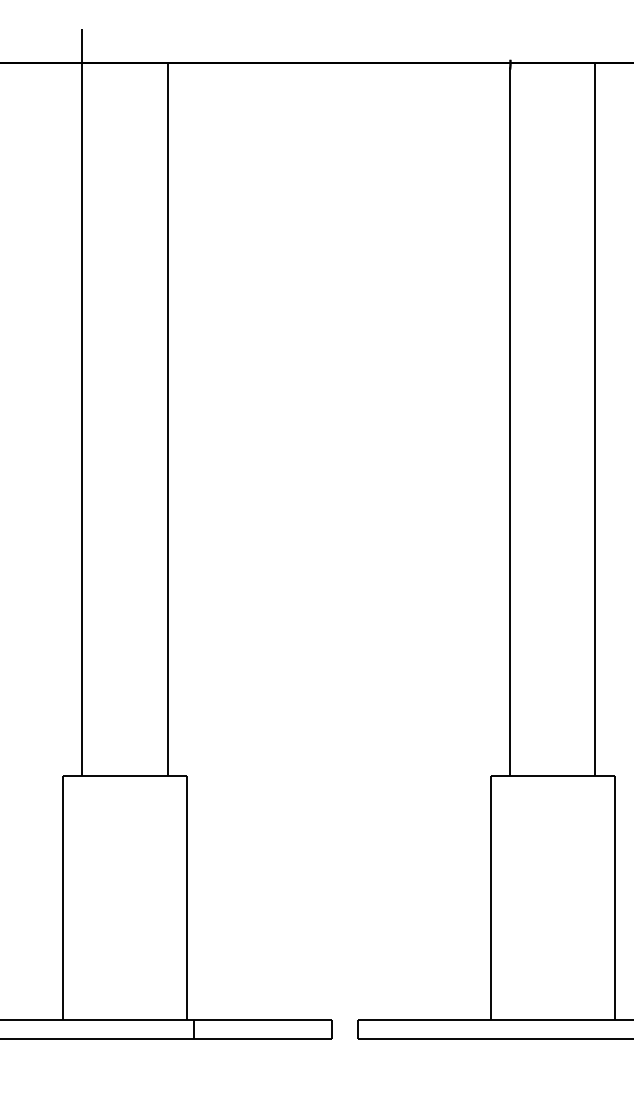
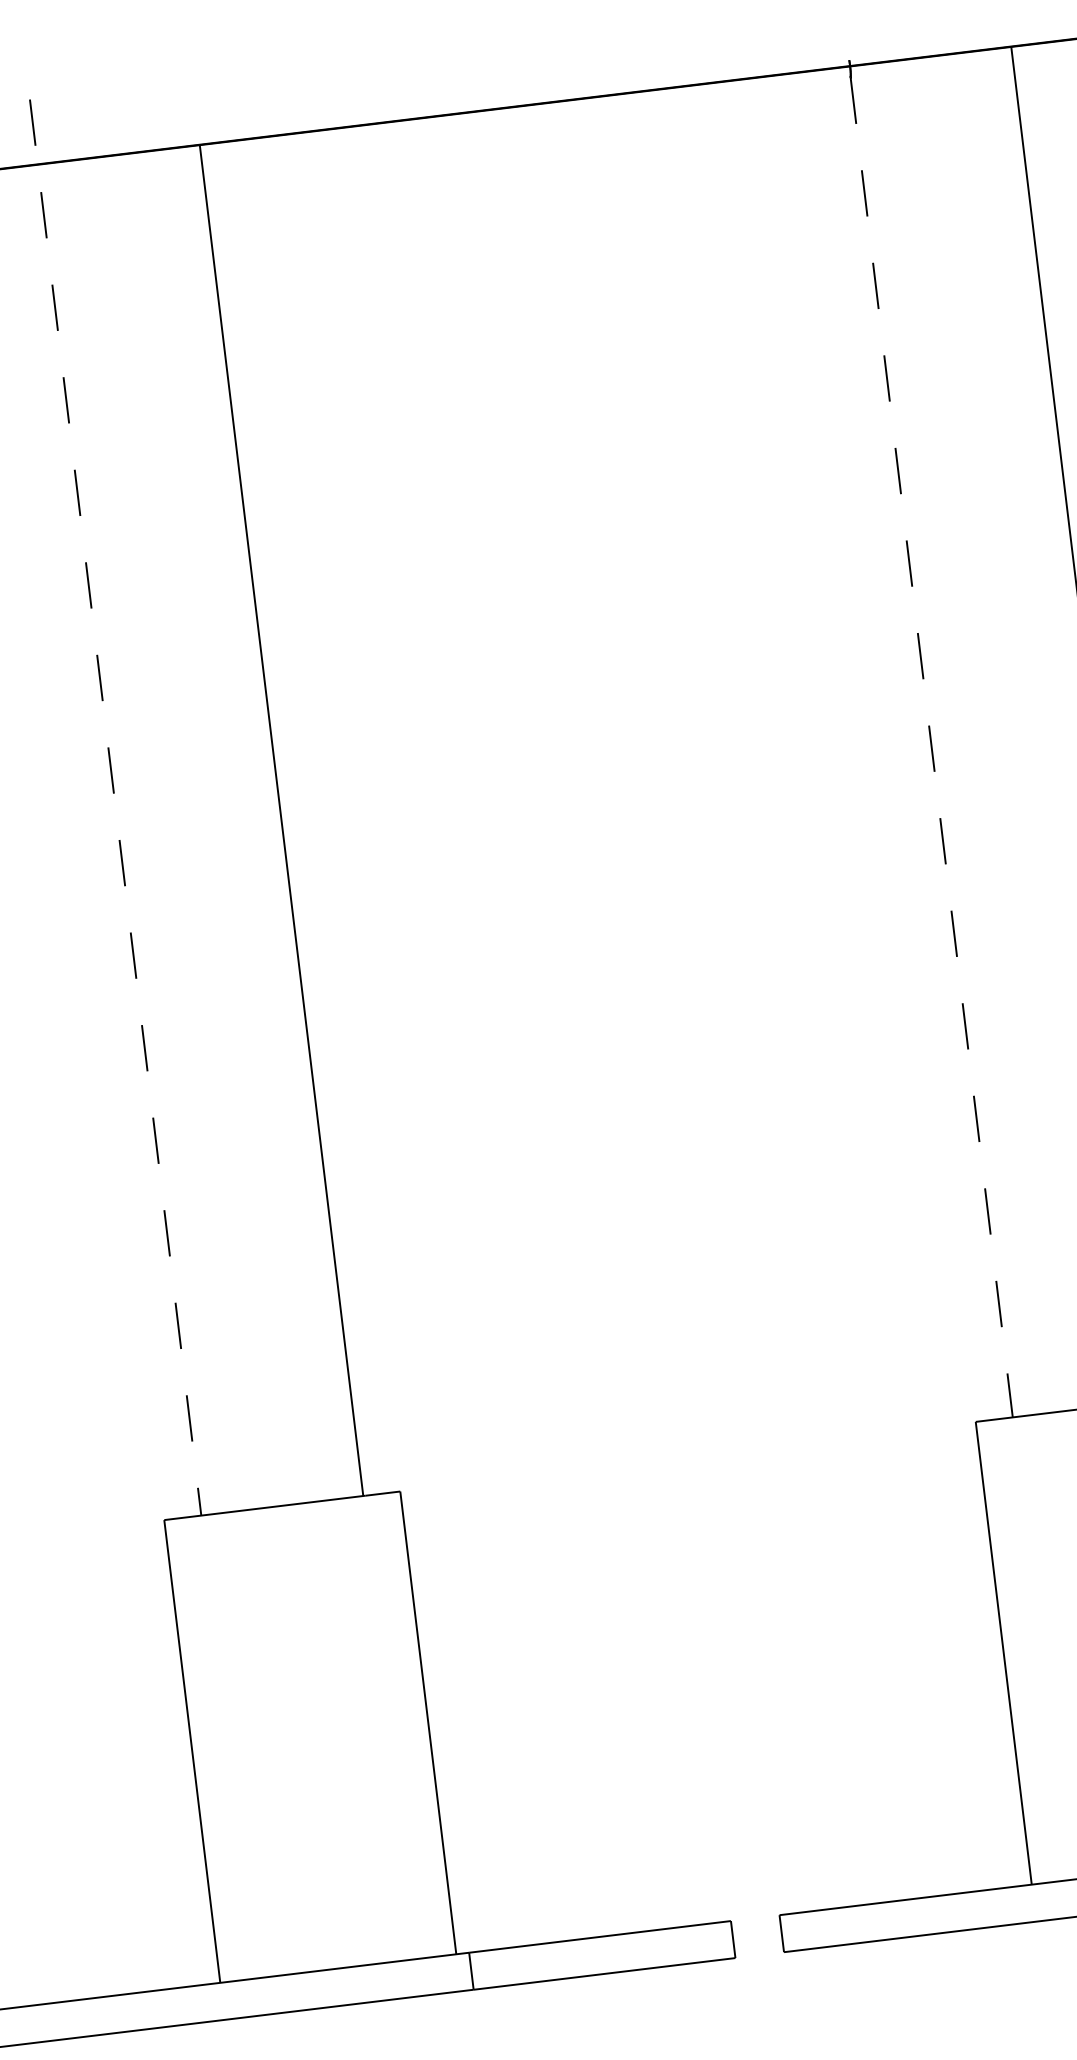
line: (82, 402) -> (116, 808), solid -> dashed
line: (510, 422) -> (932, 747), solid -> dashed

